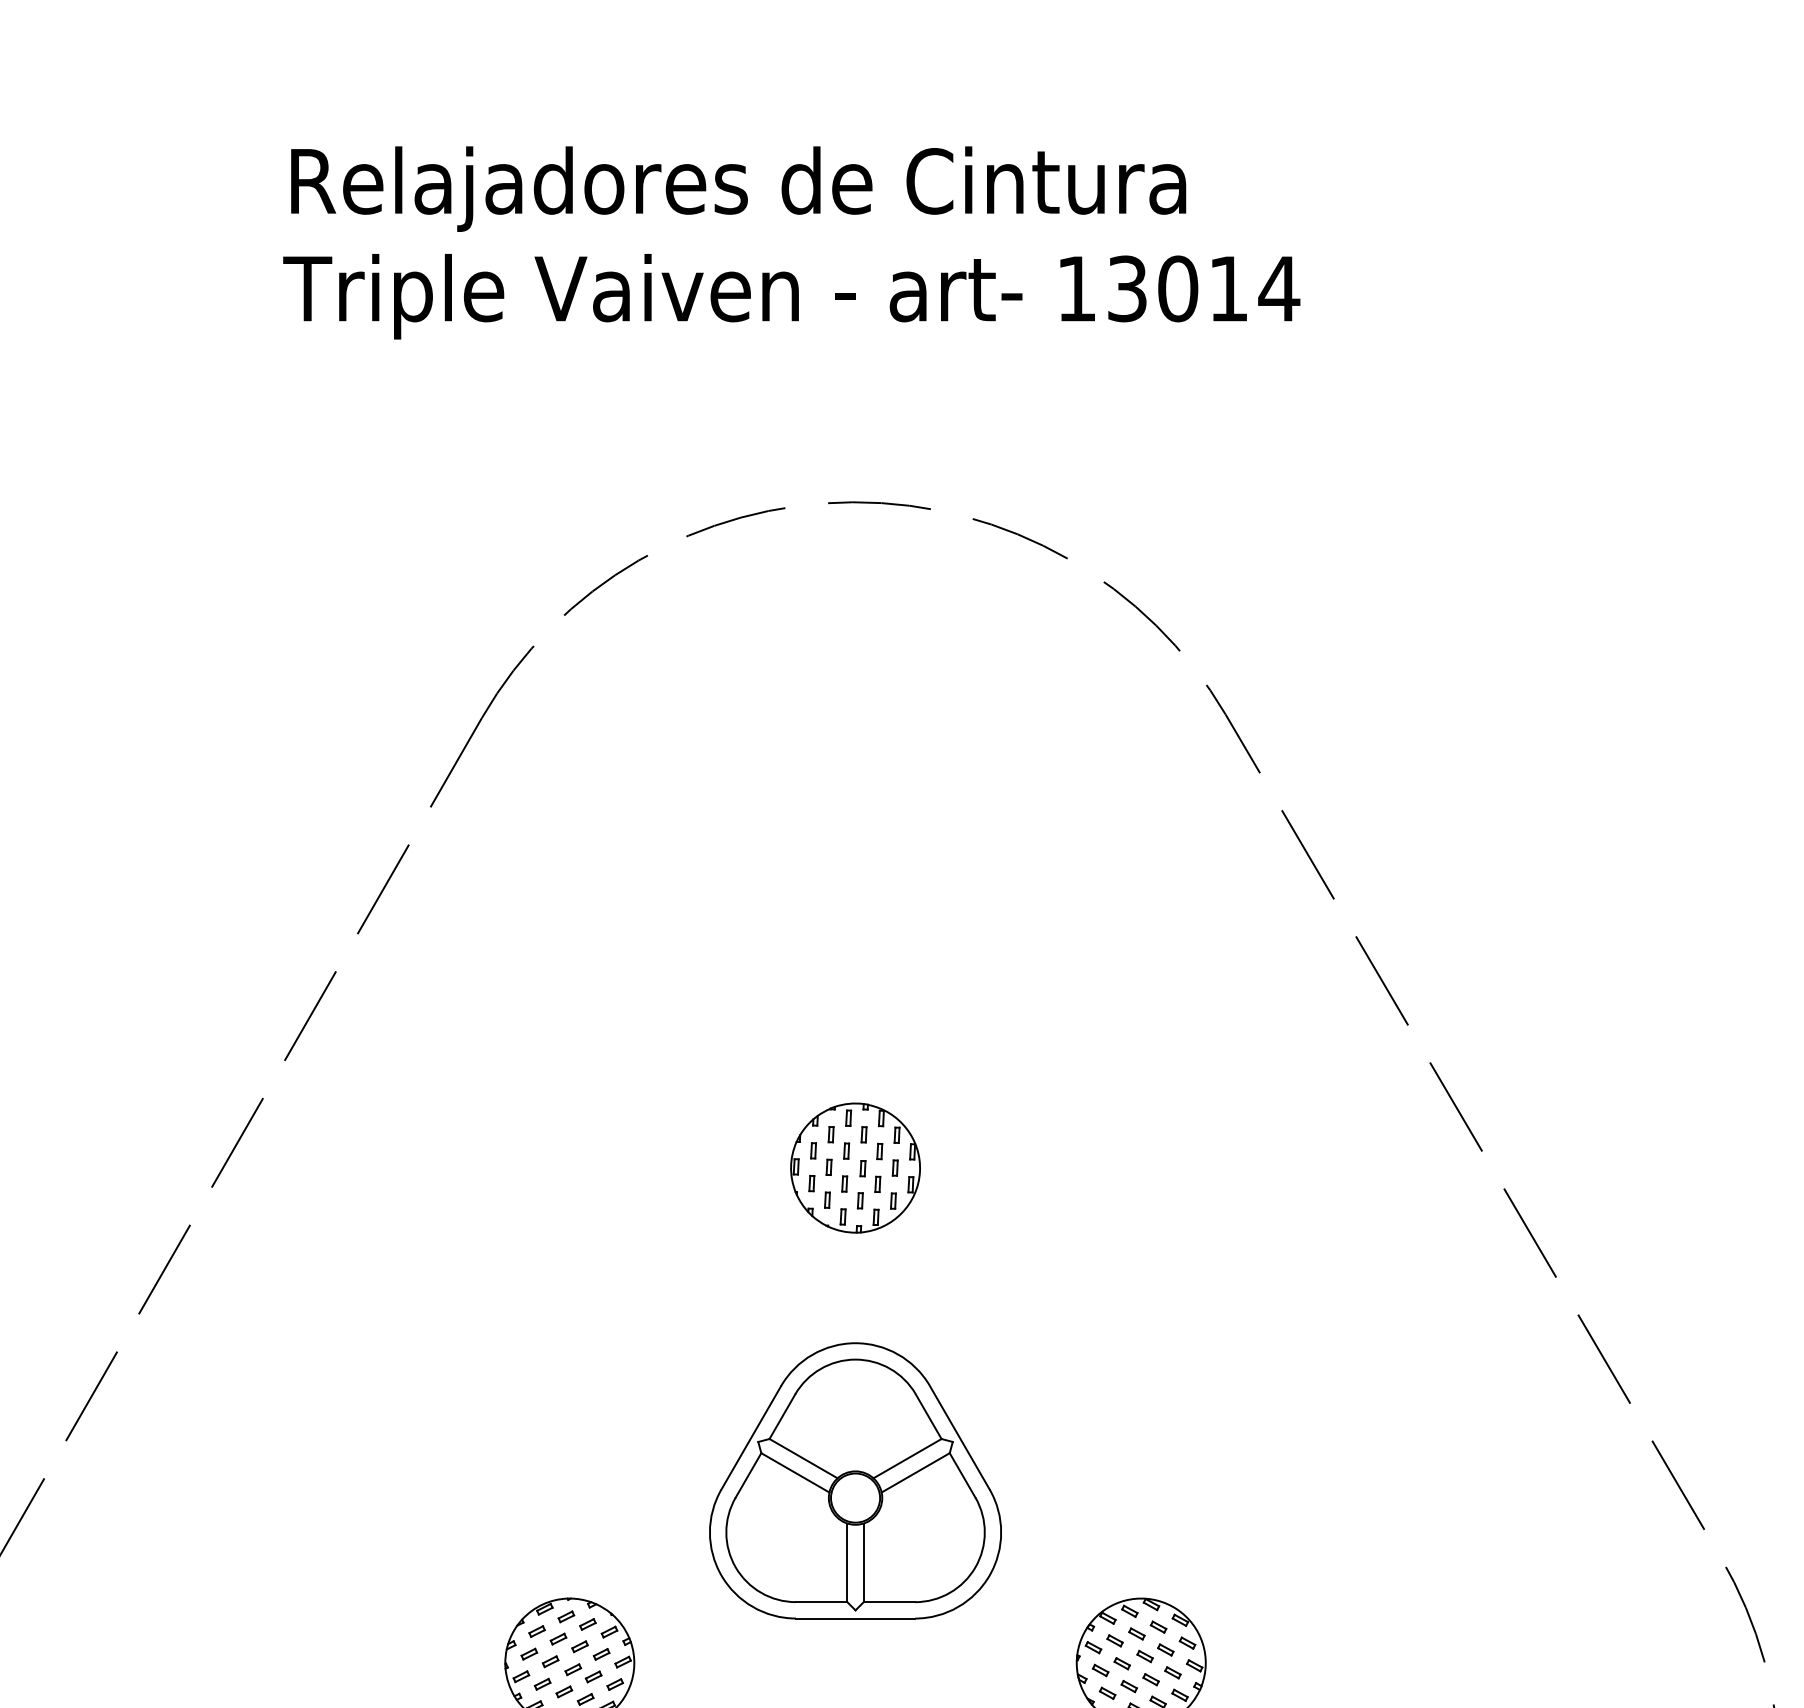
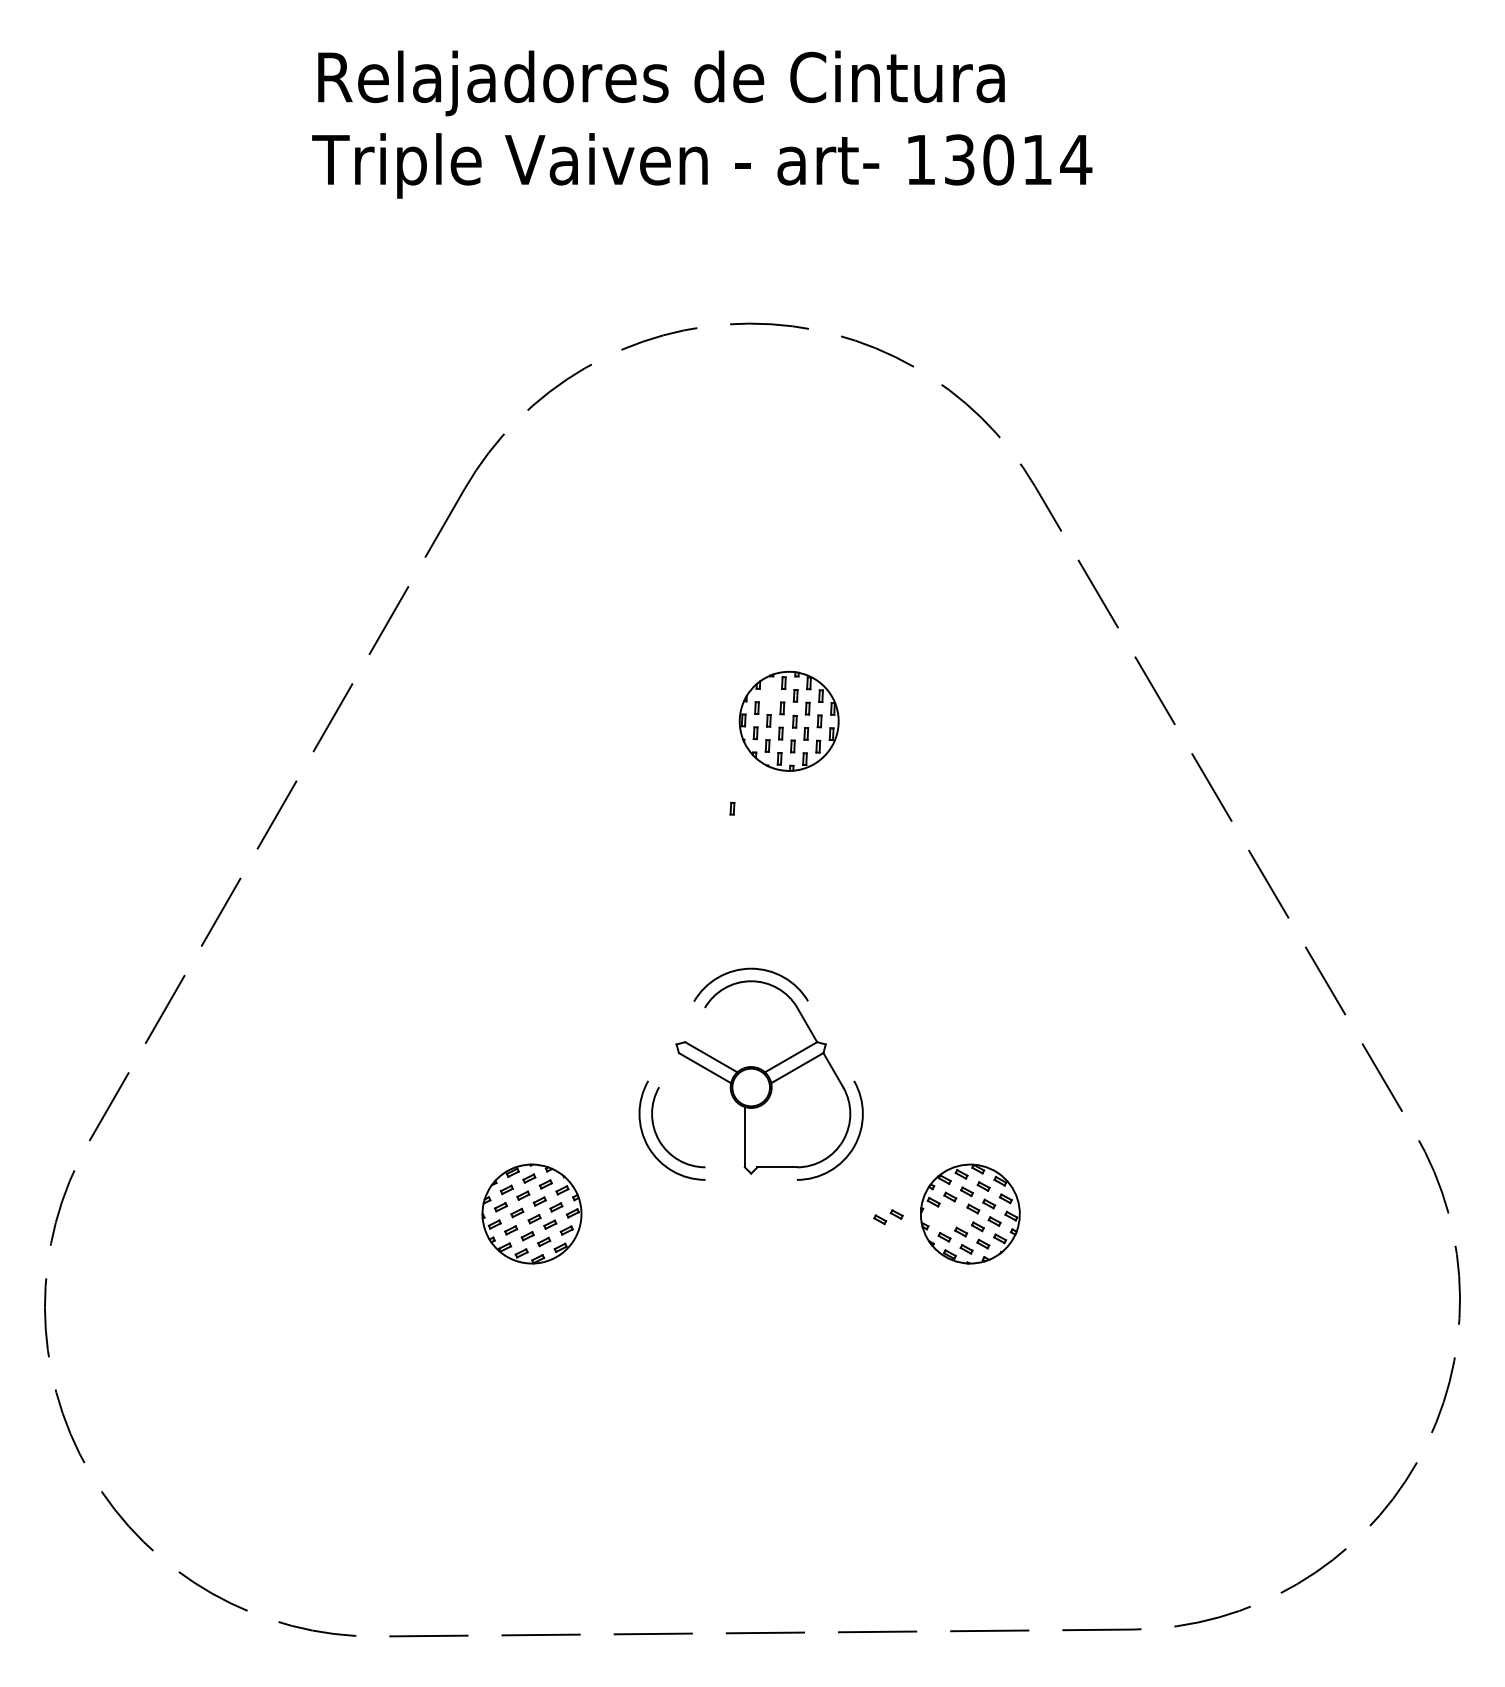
part: (854, 1166) -> (788, 720), moved
line: (781, 1417) -> (694, 1025), removed
line: (751, 1436) -> (671, 1040), removed
line: (960, 1436) -> (831, 1040), removed
line: (747, 1475) -> (668, 1070), removed
line: (863, 1563) -> (757, 1137), removed
line: (820, 1602) -> (724, 1167), removed
line: (854, 1618) -> (750, 1179), removed
part: (1111, 1667) -> (888, 1217), moved

